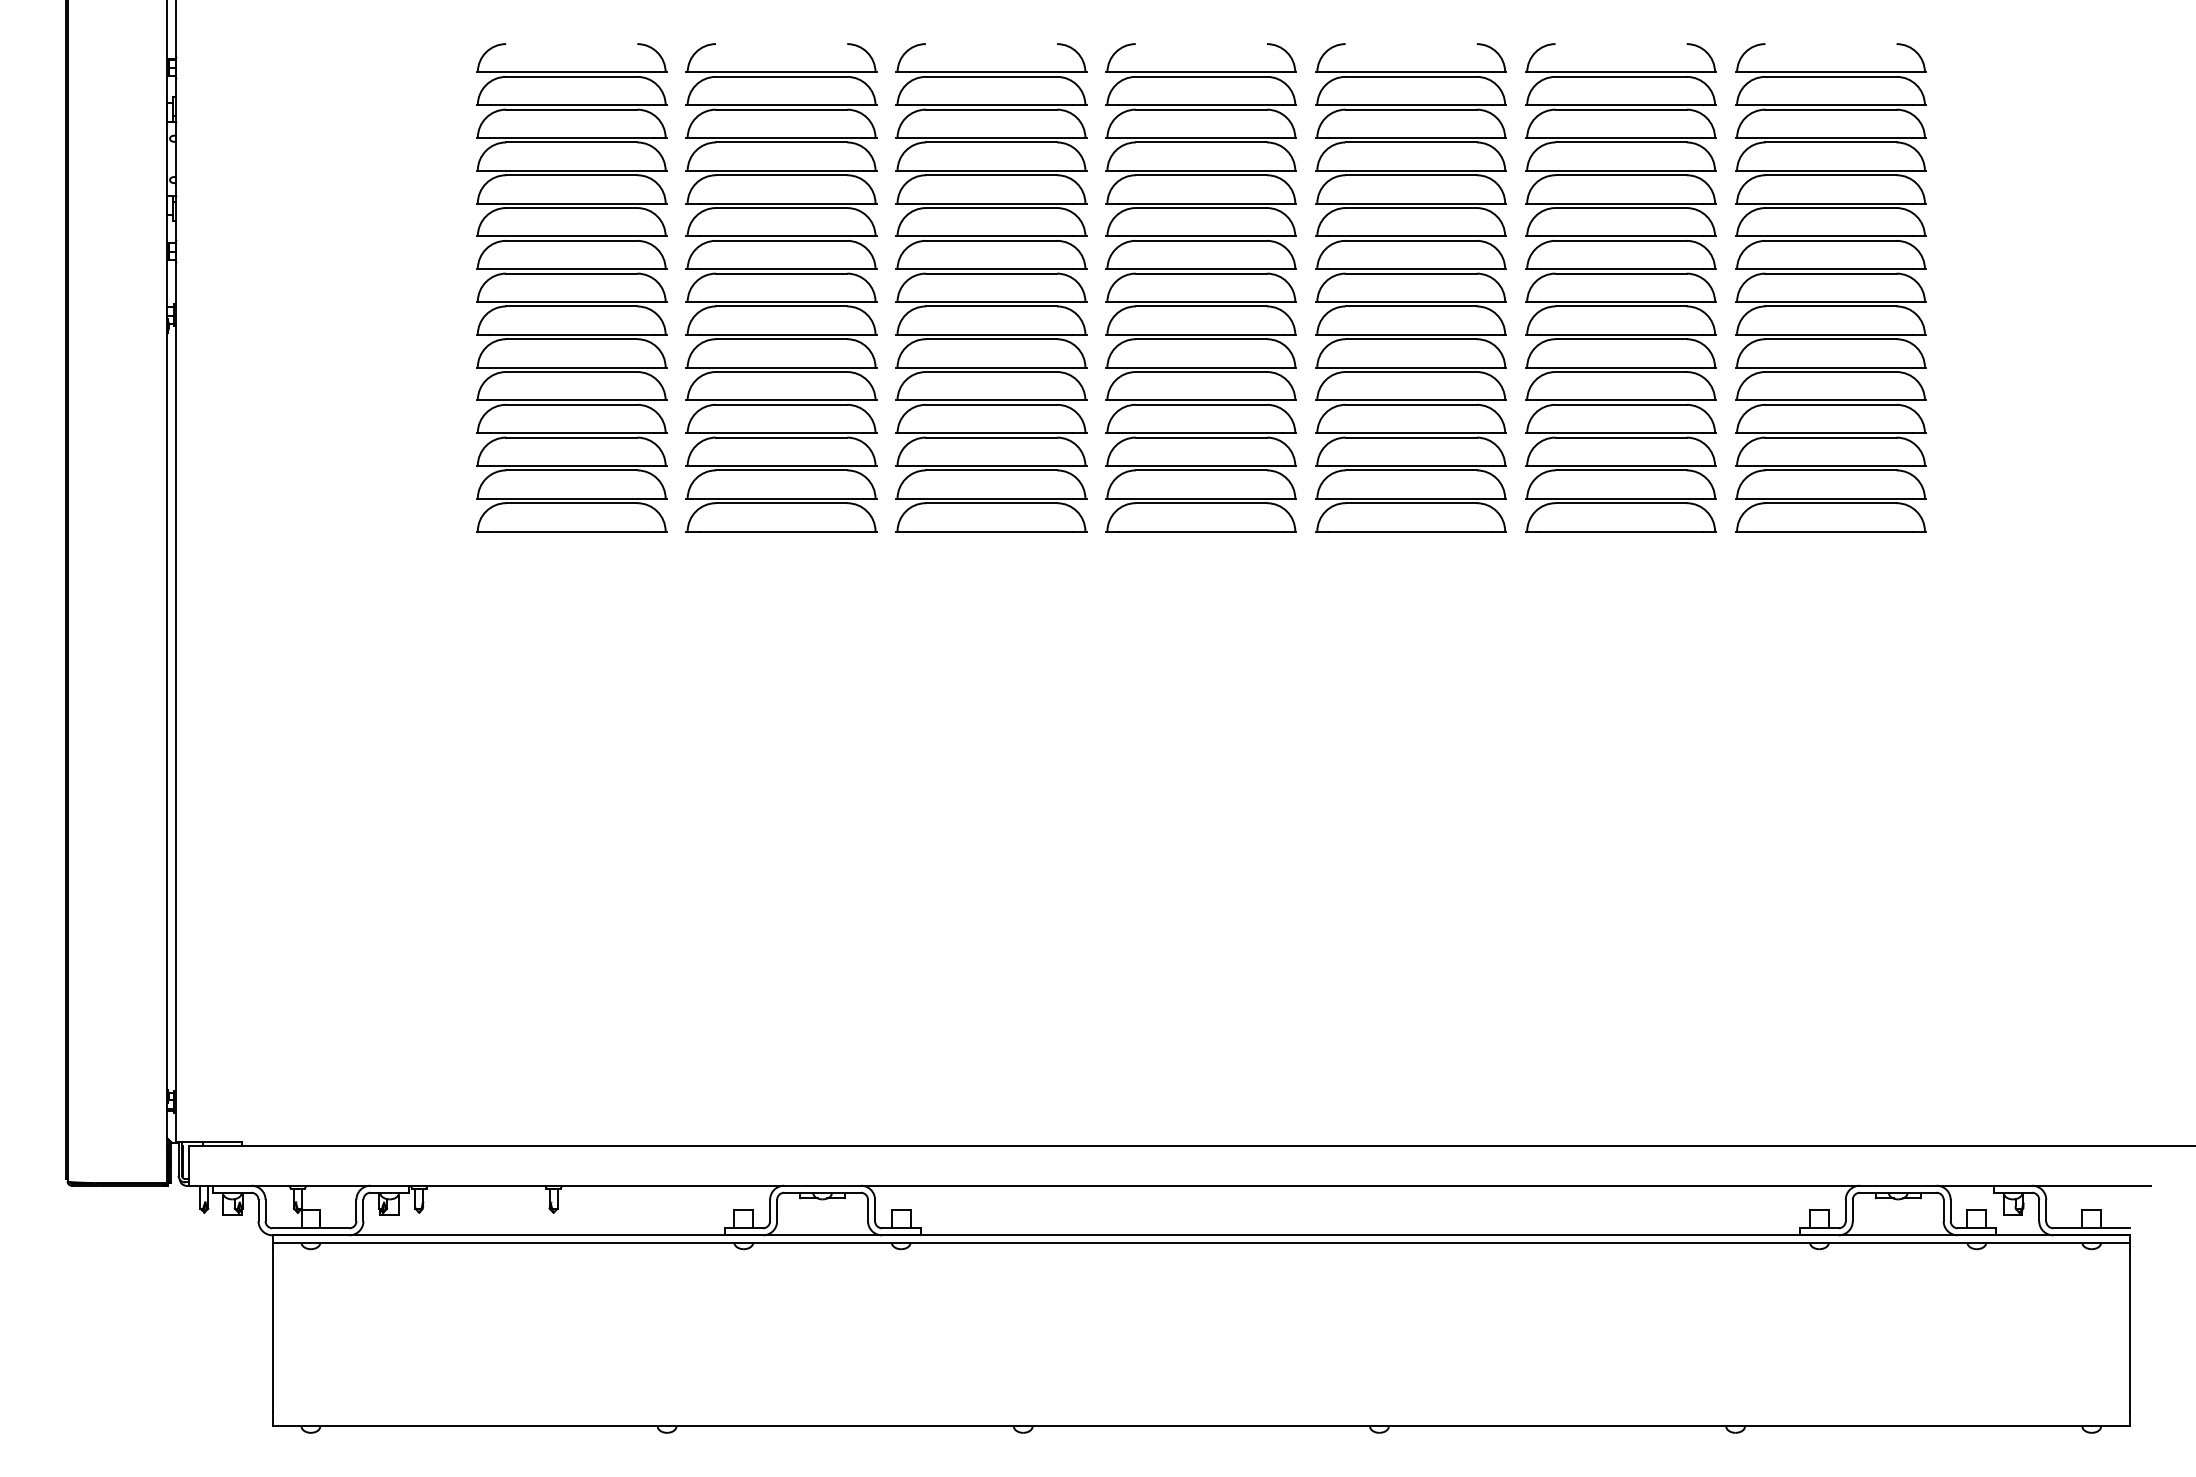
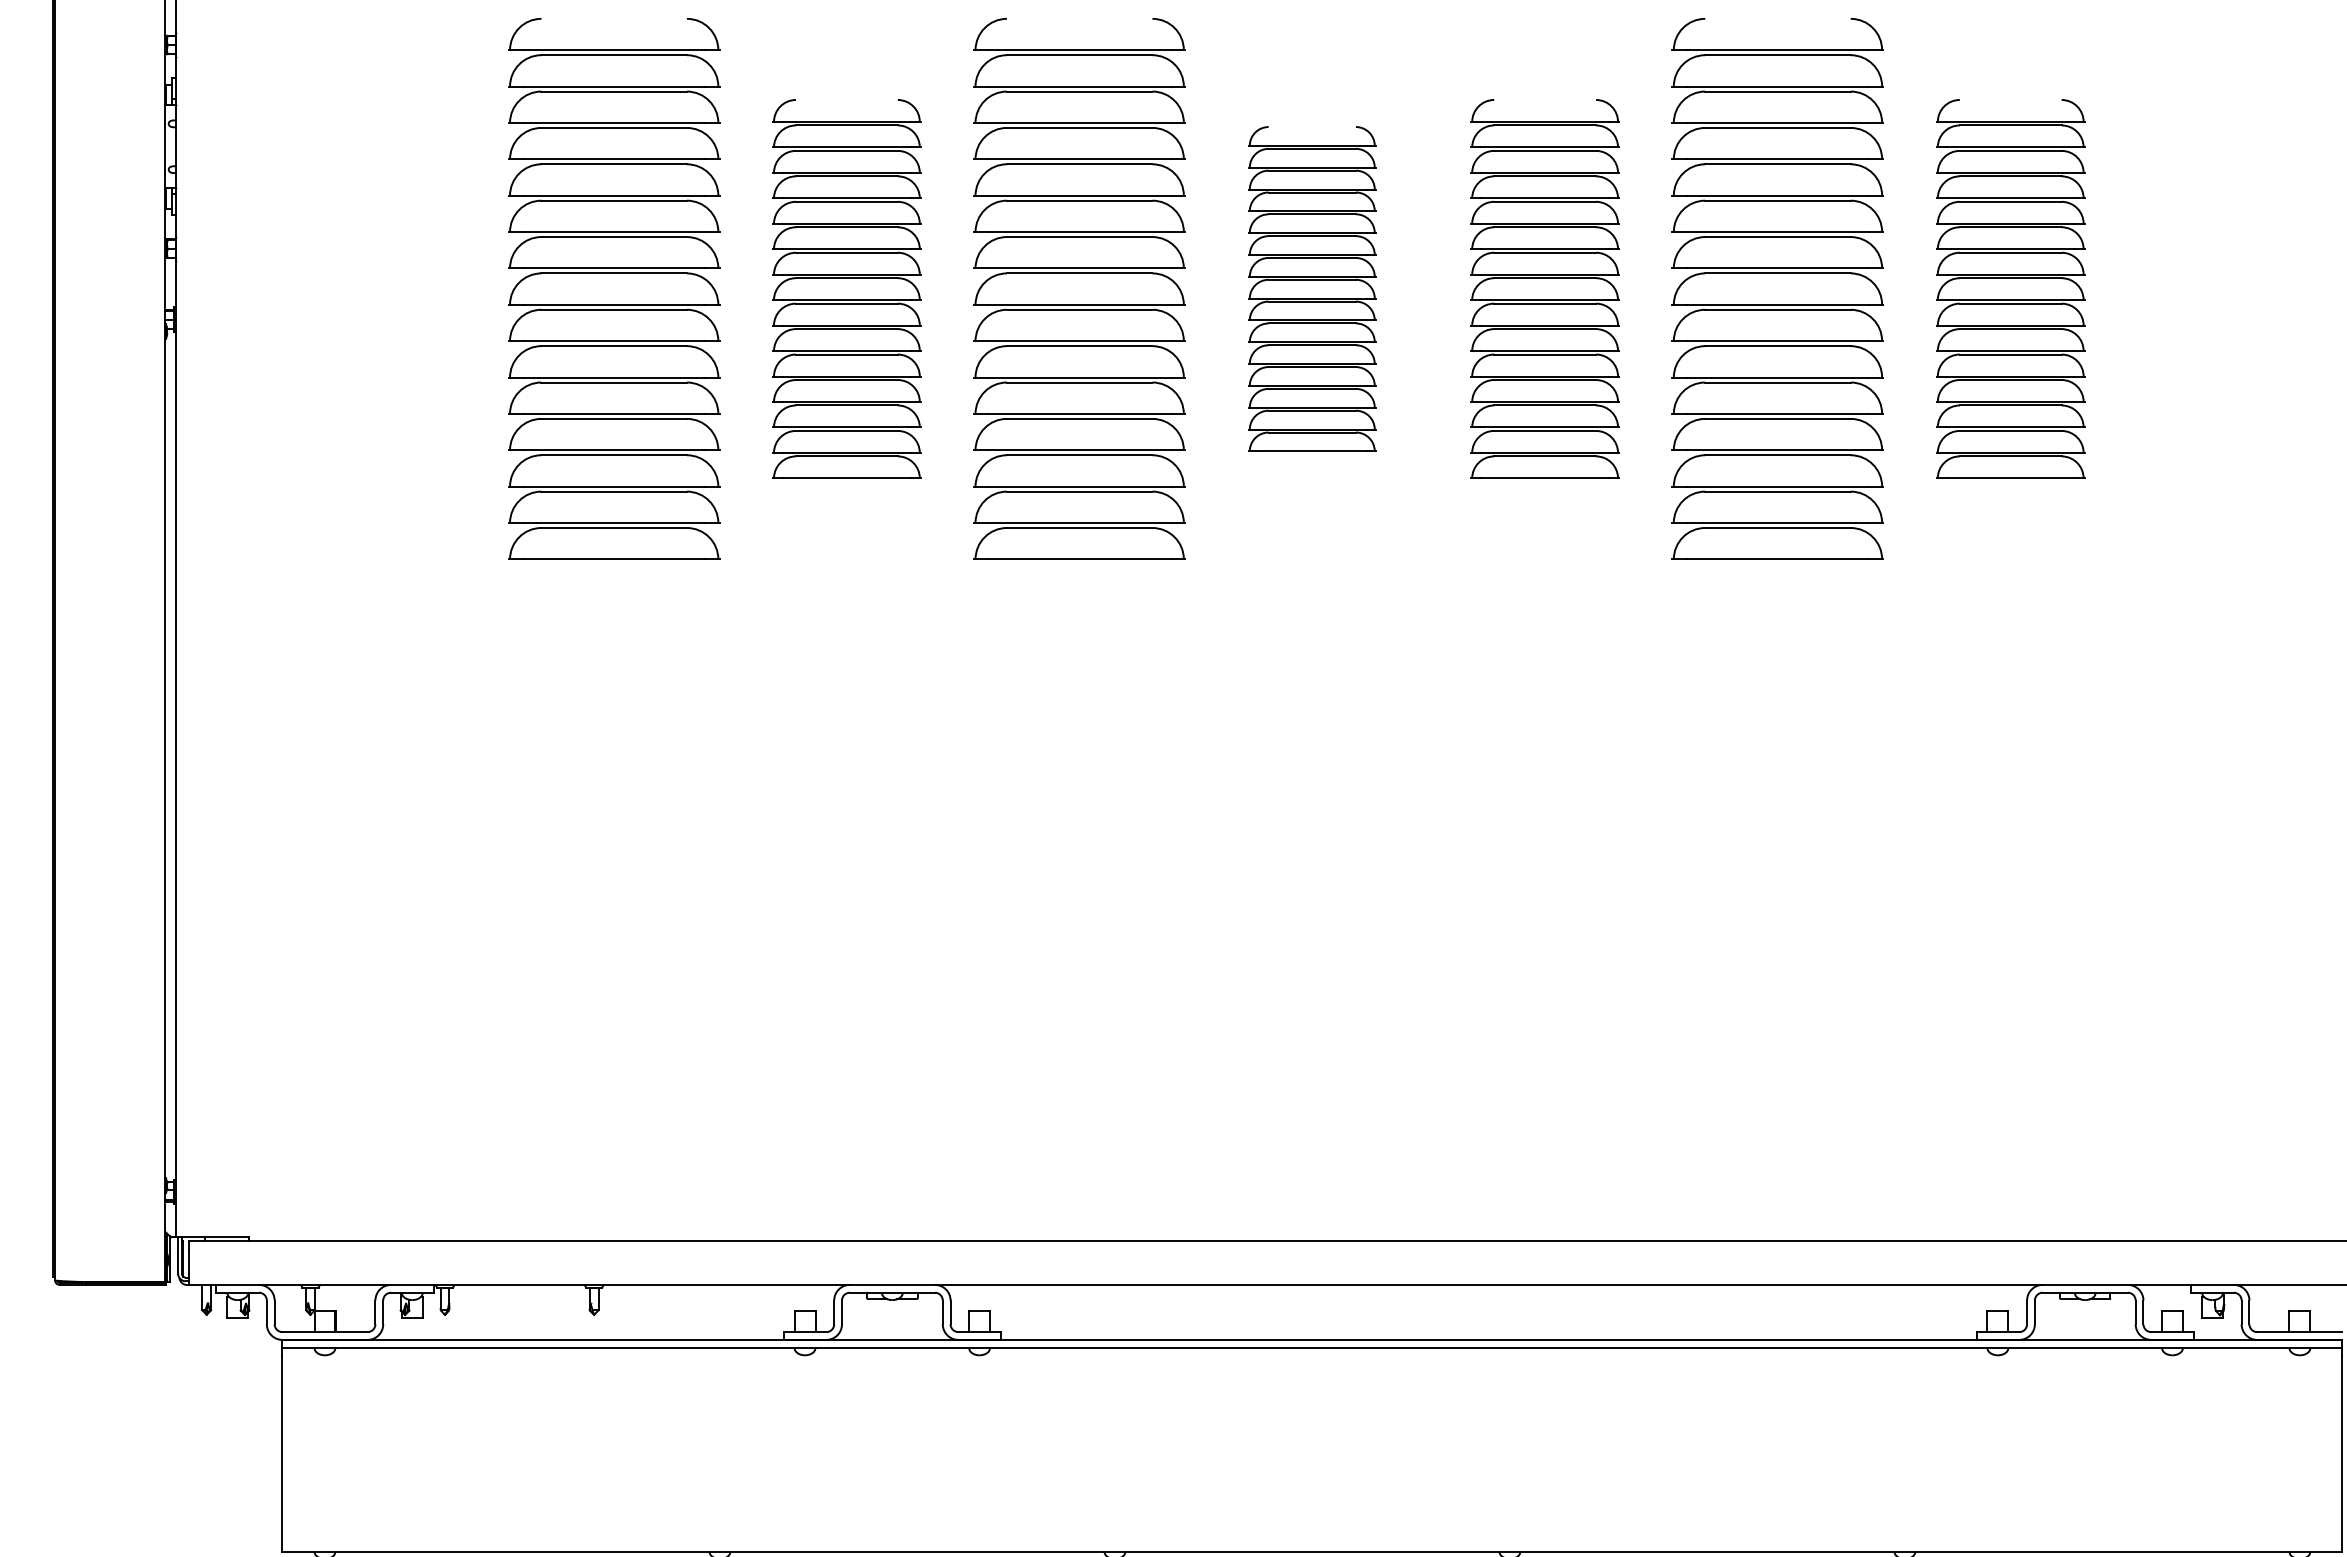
part: (781, 287) -> (846, 288), size x0.7
part: (1200, 287) -> (1311, 288), size x0.6
part: (1410, 287) -> (1544, 288), size x0.7
part: (1830, 287) -> (2010, 288), size x0.7

